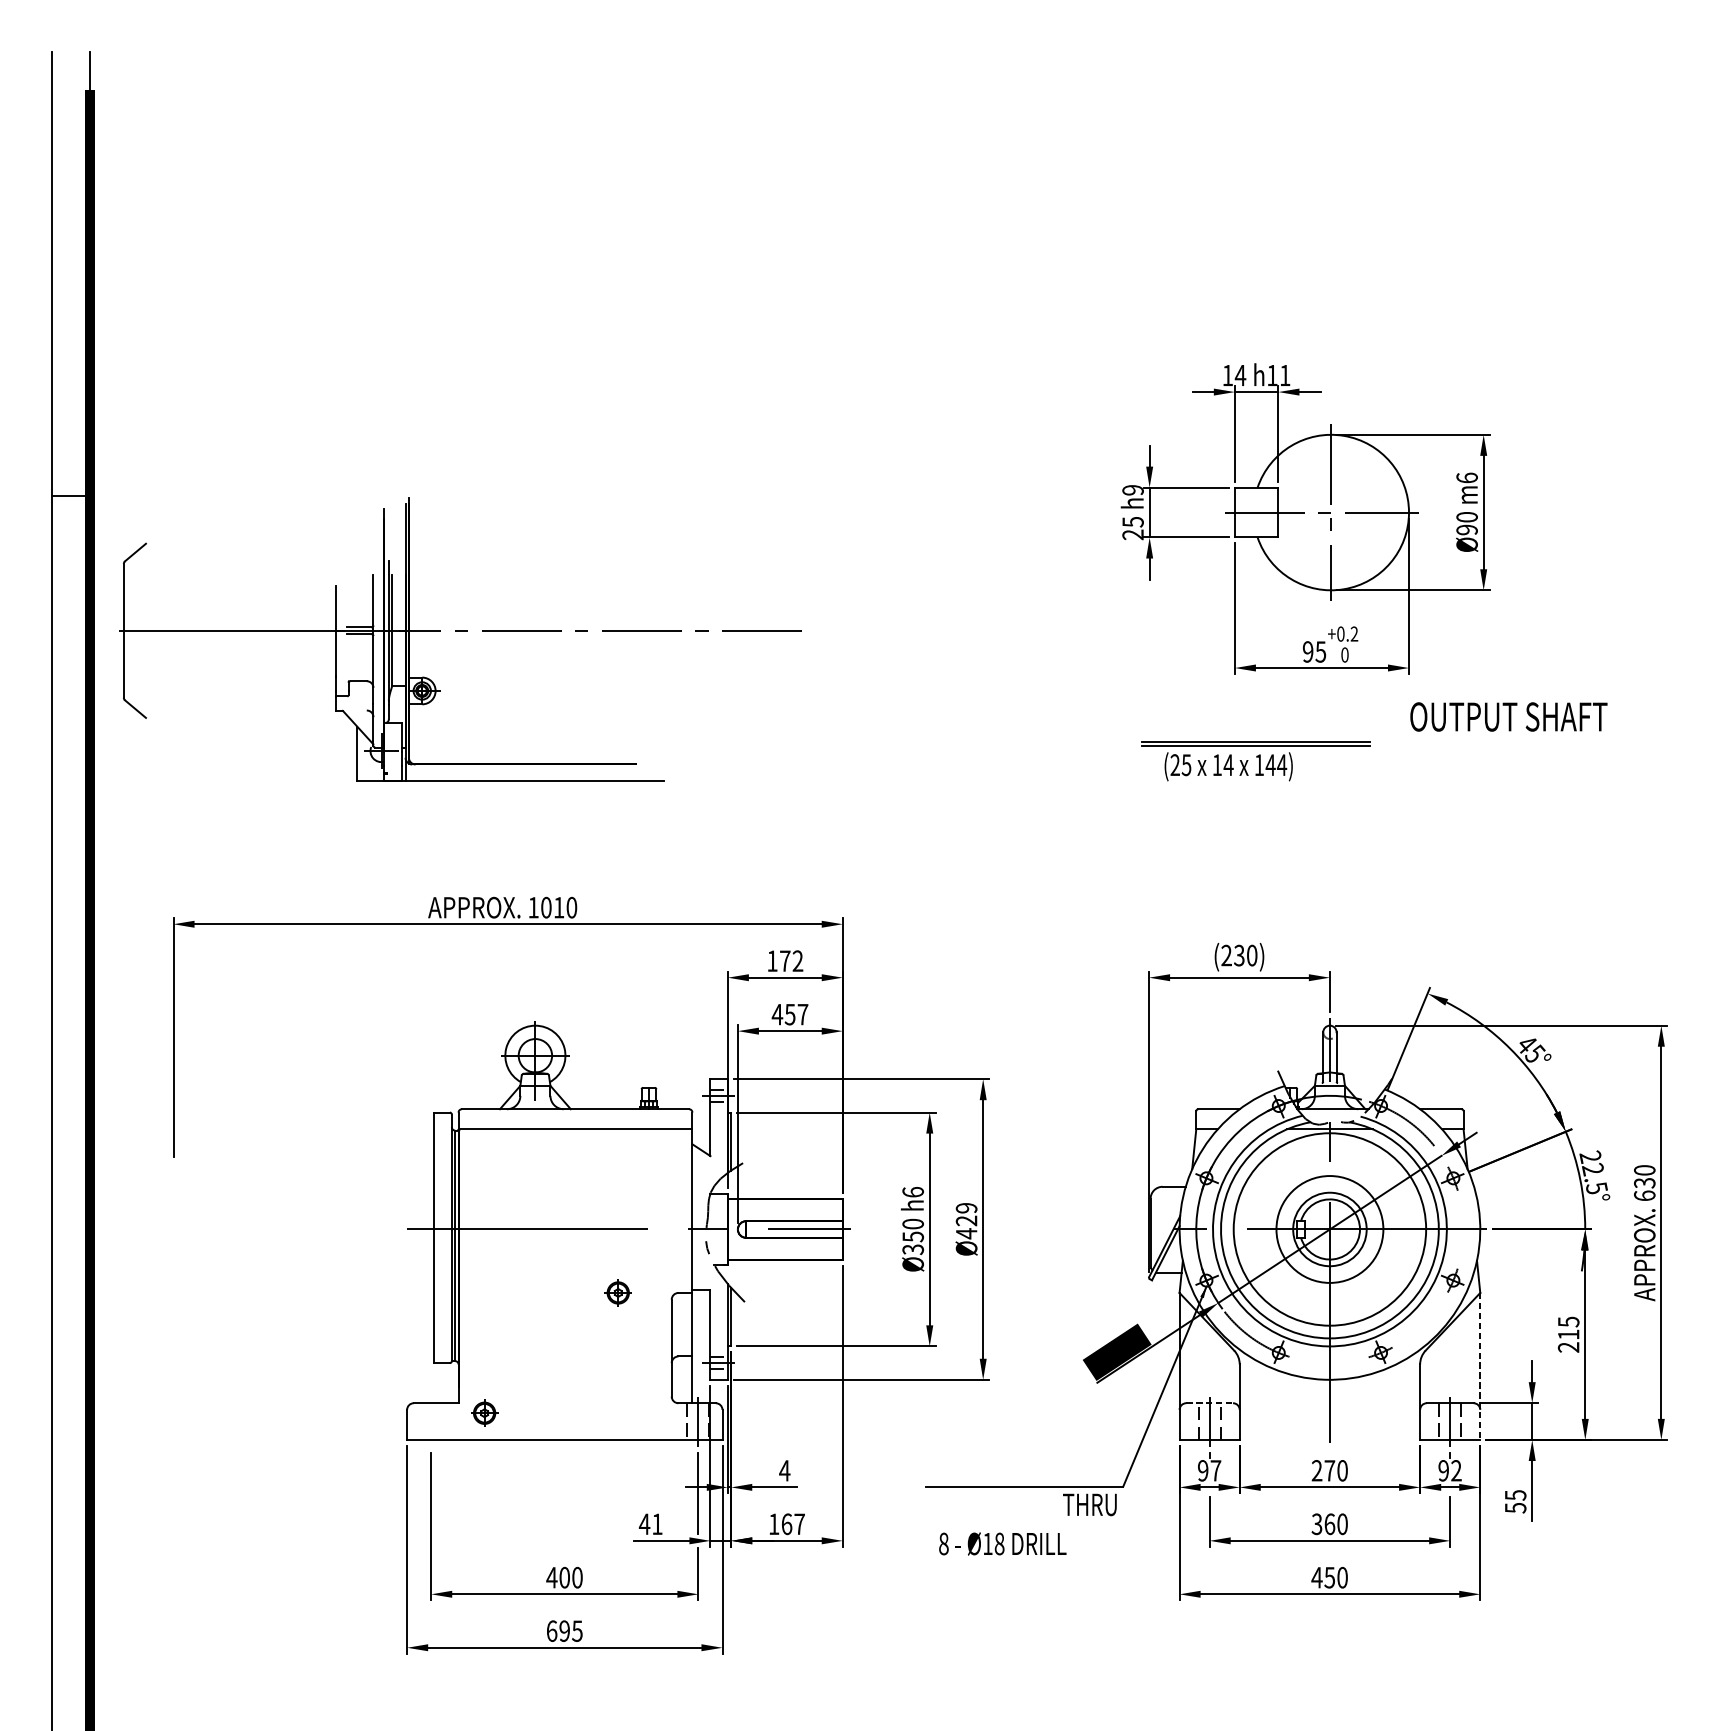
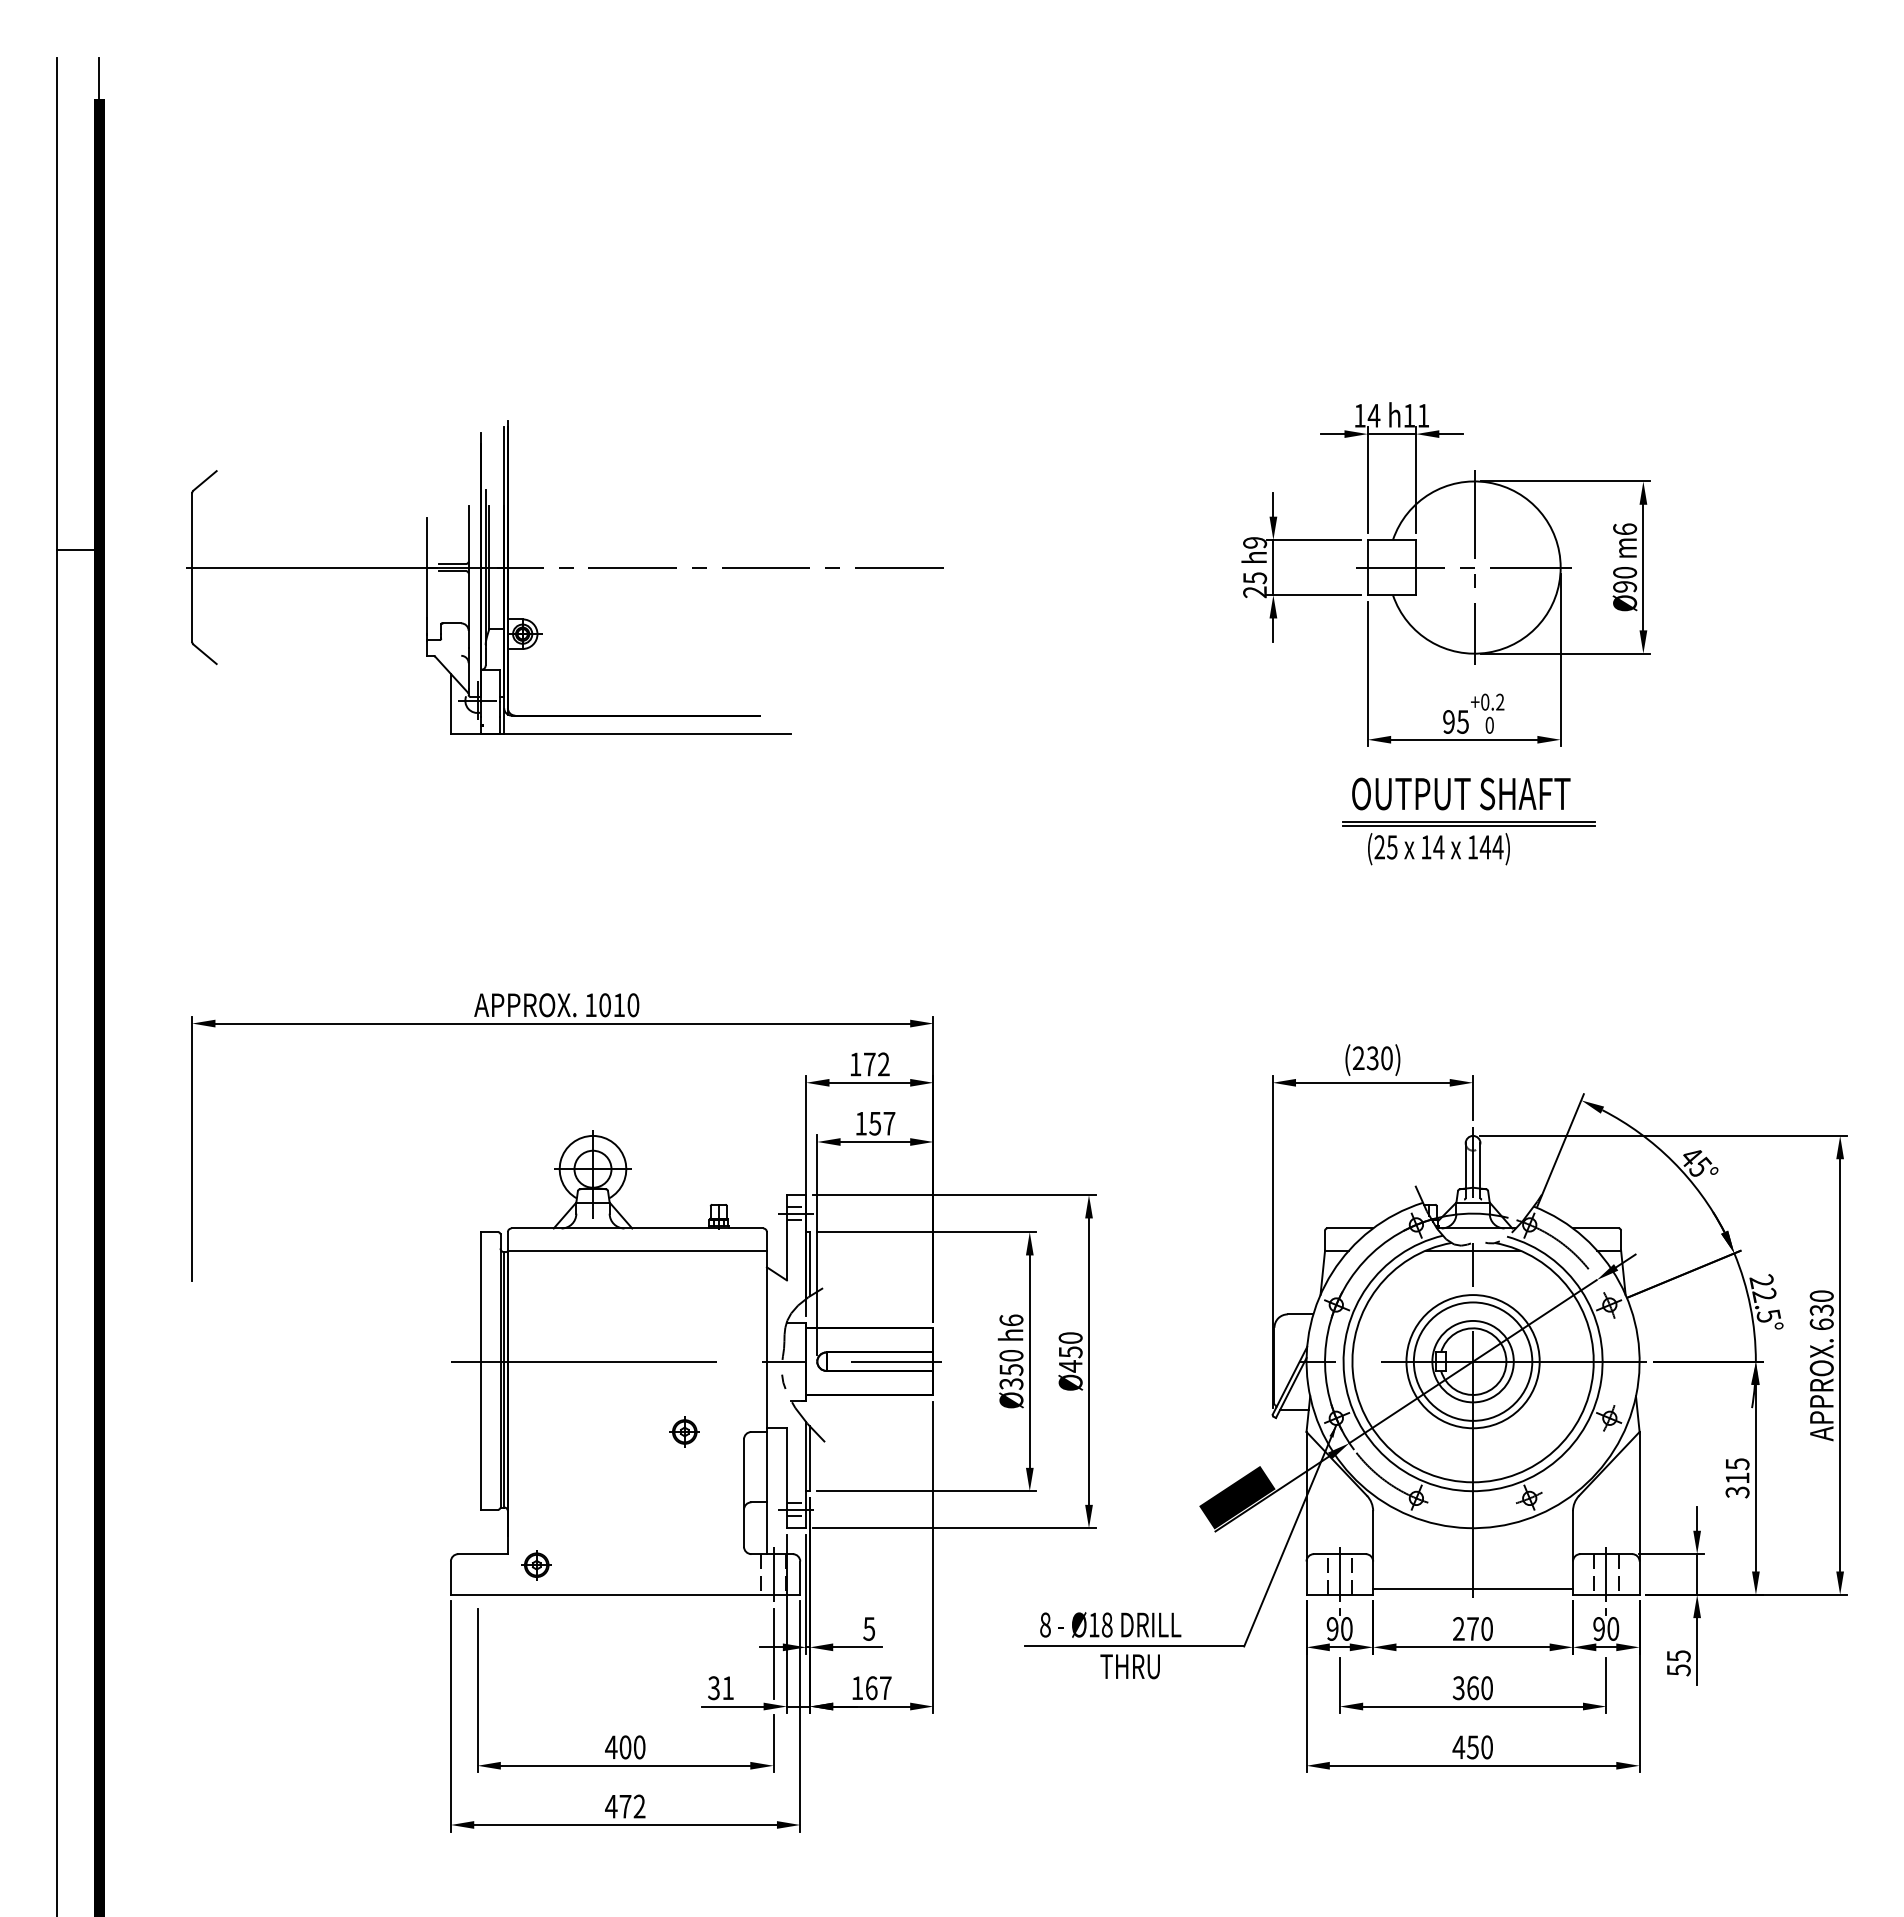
part: (460, 631) -> (564, 568), moved
text: (1509, 716) -> (1461, 793), moved
part: (1255, 761) -> (1468, 843), moved
text: (776, 1014) -> (860, 1123), 457 -> 157
text: (966, 1214) -> (1070, 1345), Ø429 -> Ø450
circle: (1329, 1229) -> (1472, 1361), size x0.62
text: (1568, 1347) -> (1737, 1492), 215 -> 315
line: (1480, 1366) -> (1639, 1513), dashed -> solid
line: (1209, 1403) -> (1339, 1554), dashed -> solid
line: (1330, 1434) -> (1473, 1588), added
text: (784, 1470) -> (868, 1628), 4 -> 5
text: (1215, 1470) -> (1346, 1628), 97 -> 90
text: (1456, 1470) -> (1613, 1628), 92 -> 90
text: (1089, 1504) -> (1129, 1666), moved
text: (644, 1524) -> (713, 1688), 41 -> 31
text: (1002, 1543) -> (1110, 1624), moved
text: (564, 1631) -> (625, 1806), 695 -> 472

